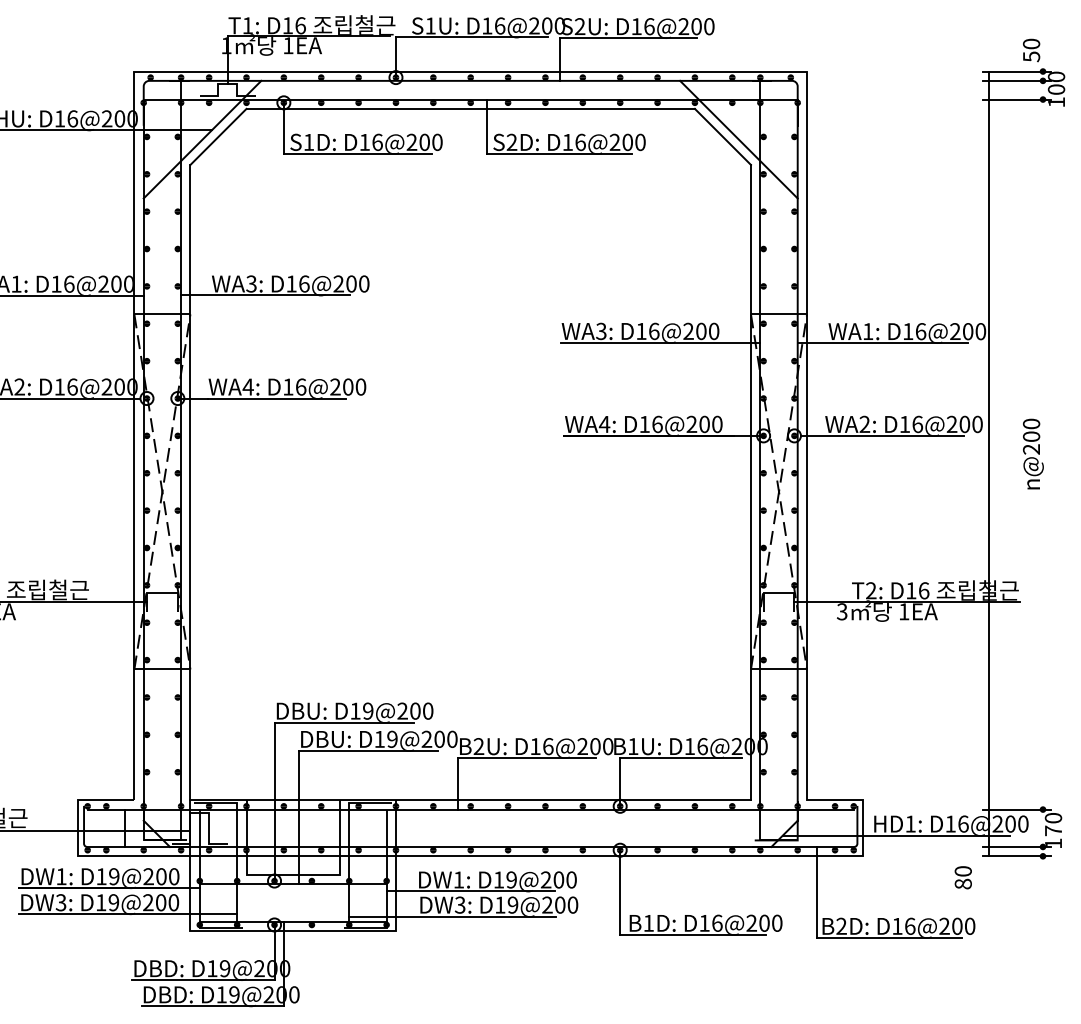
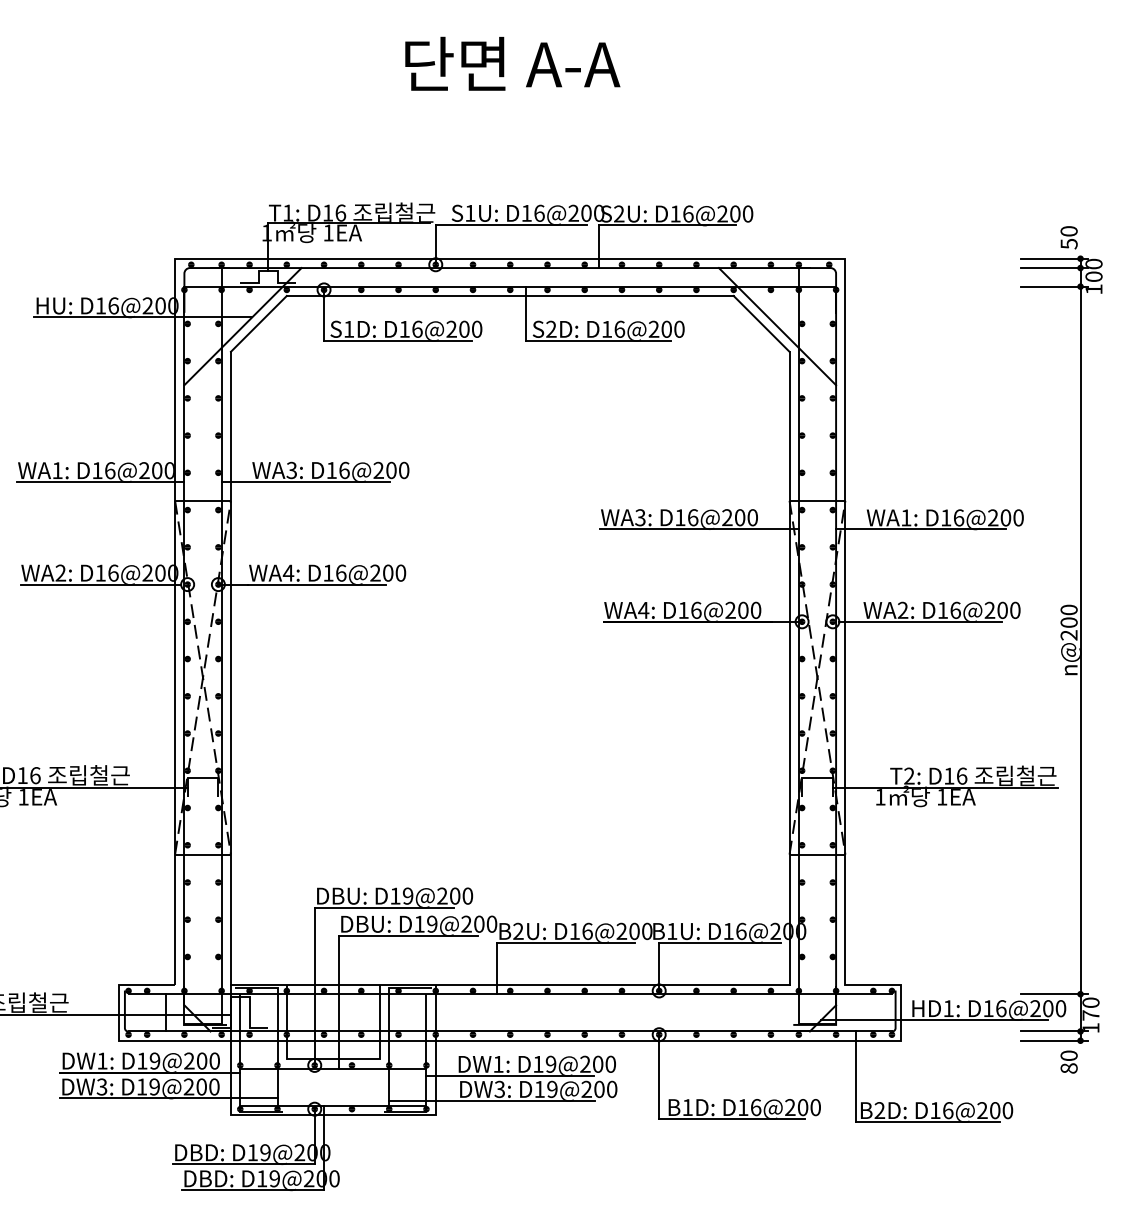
line: (988, 463) -> (1080, 649), moved
text: (842, 612) -> (880, 797), 3 -> 1
text: (962, 877) -> (1068, 1061), moved

